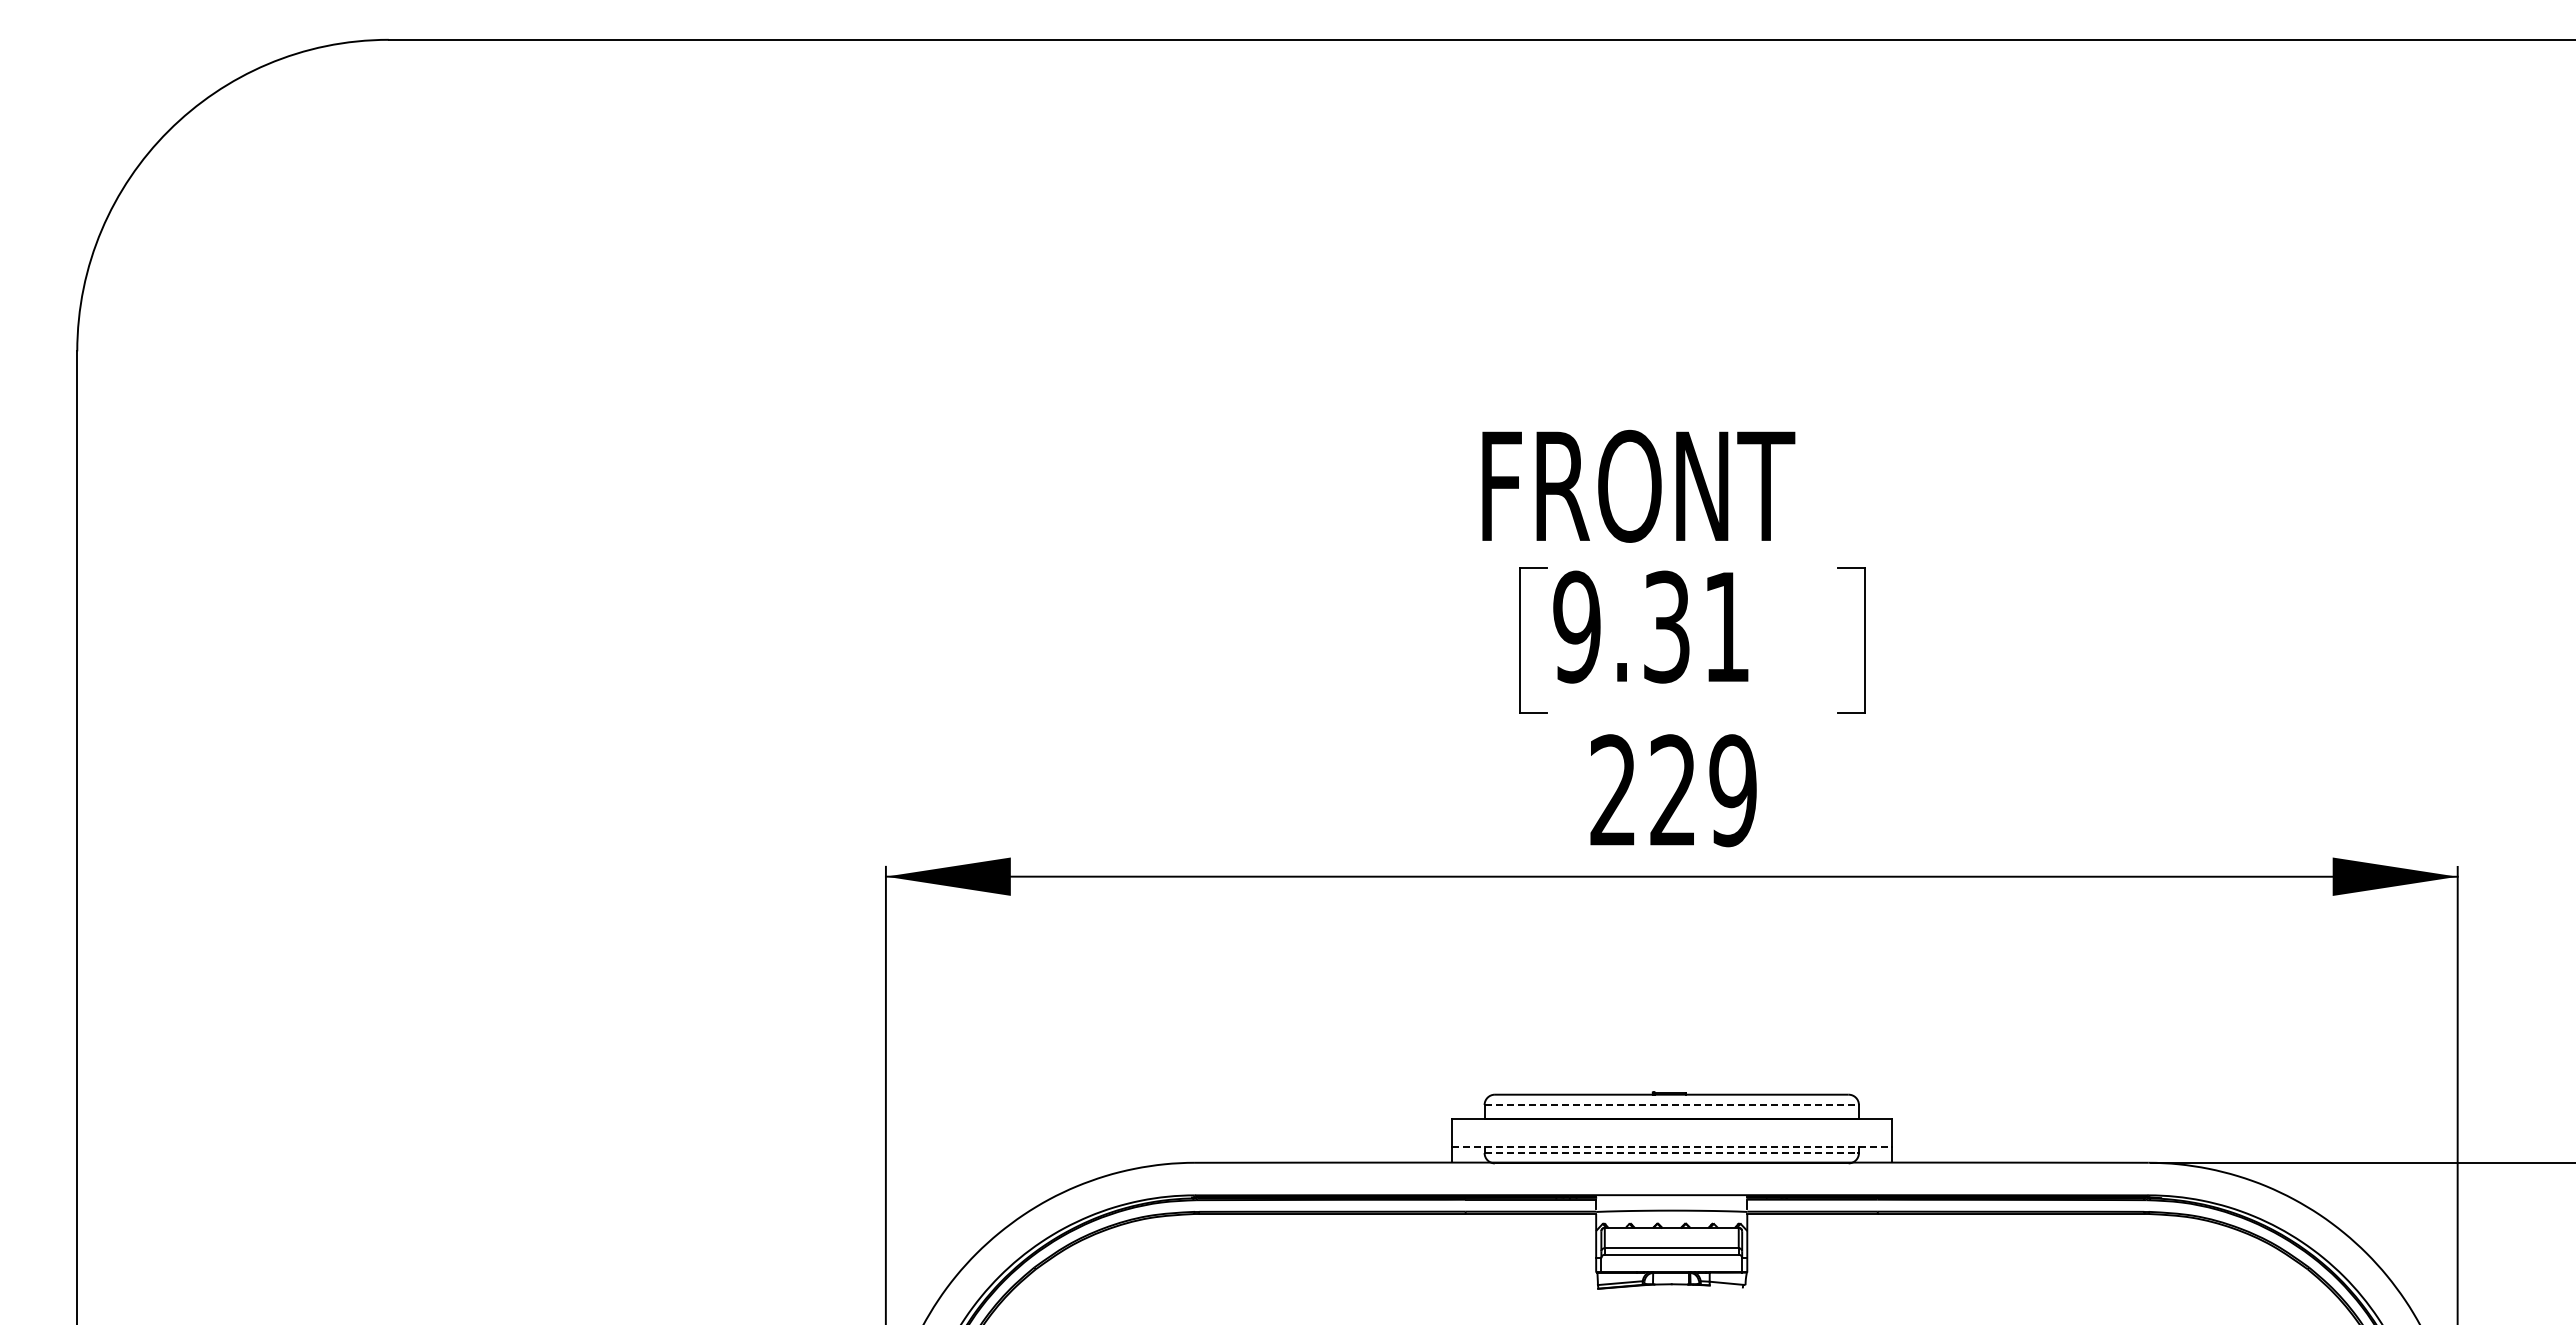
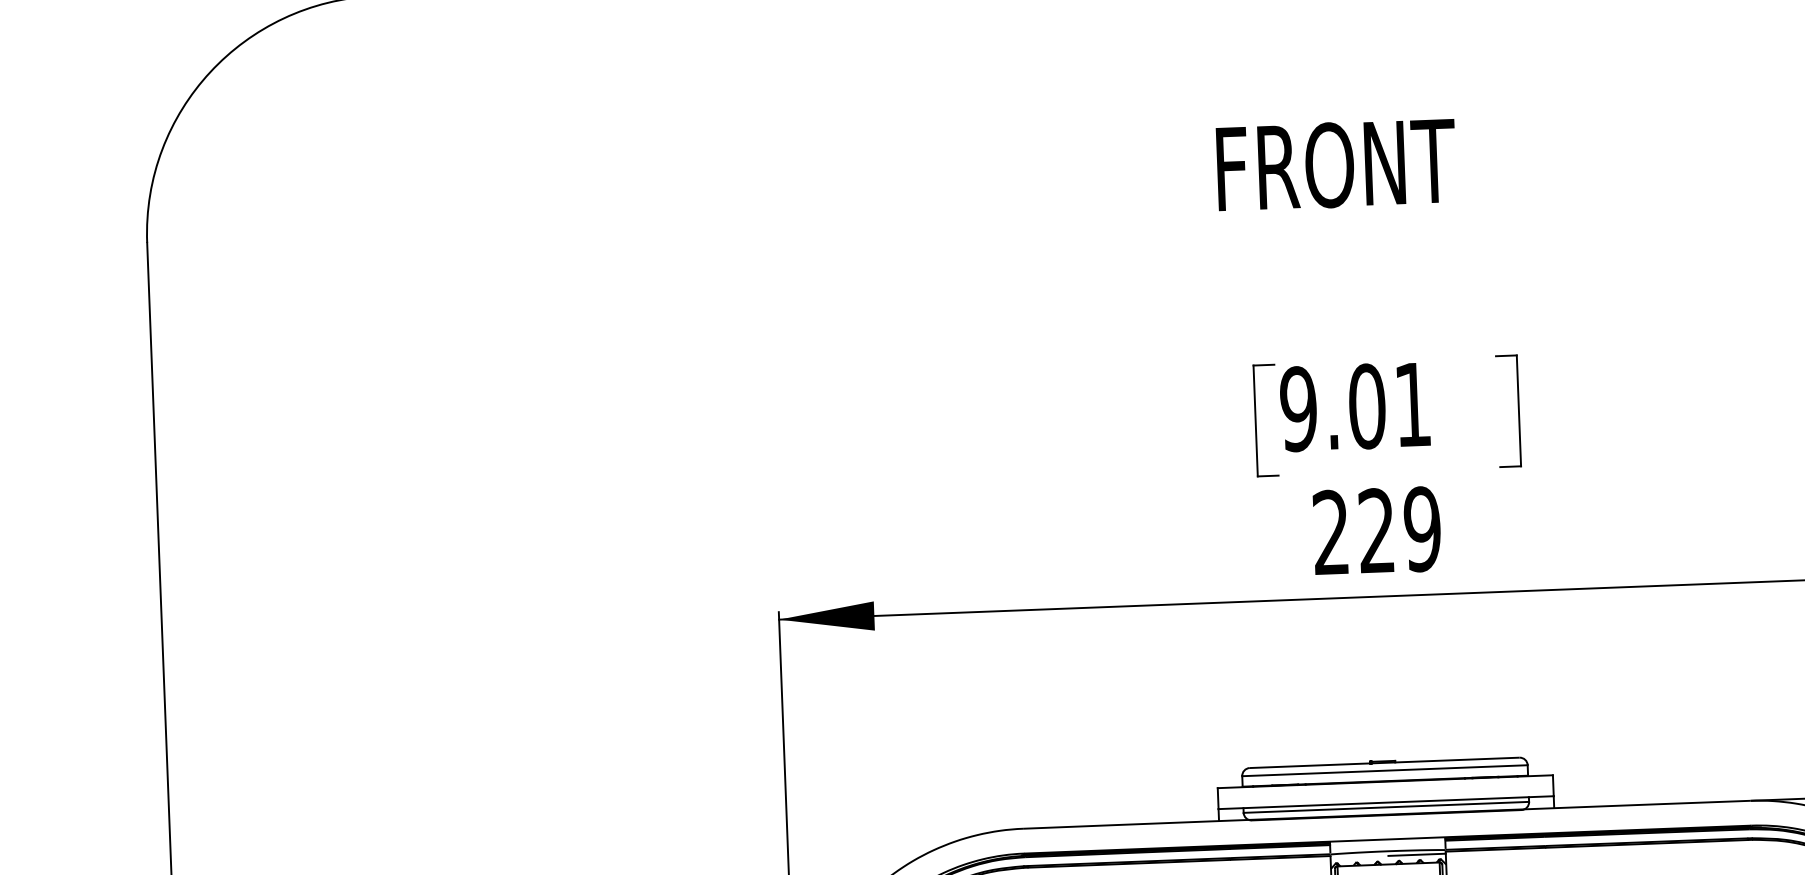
text: (1638, 485) -> (1336, 164), moved
text: (1666, 626) -> (1366, 406), 9.31 -> 9.01
line: (1672, 1104) -> (1385, 770), dashed -> solid
line: (1671, 1146) -> (1385, 802), dashed -> solid
line: (1671, 1153) -> (1386, 807), dashed -> solid
line: (1709, 1216) -> (1417, 854), added

